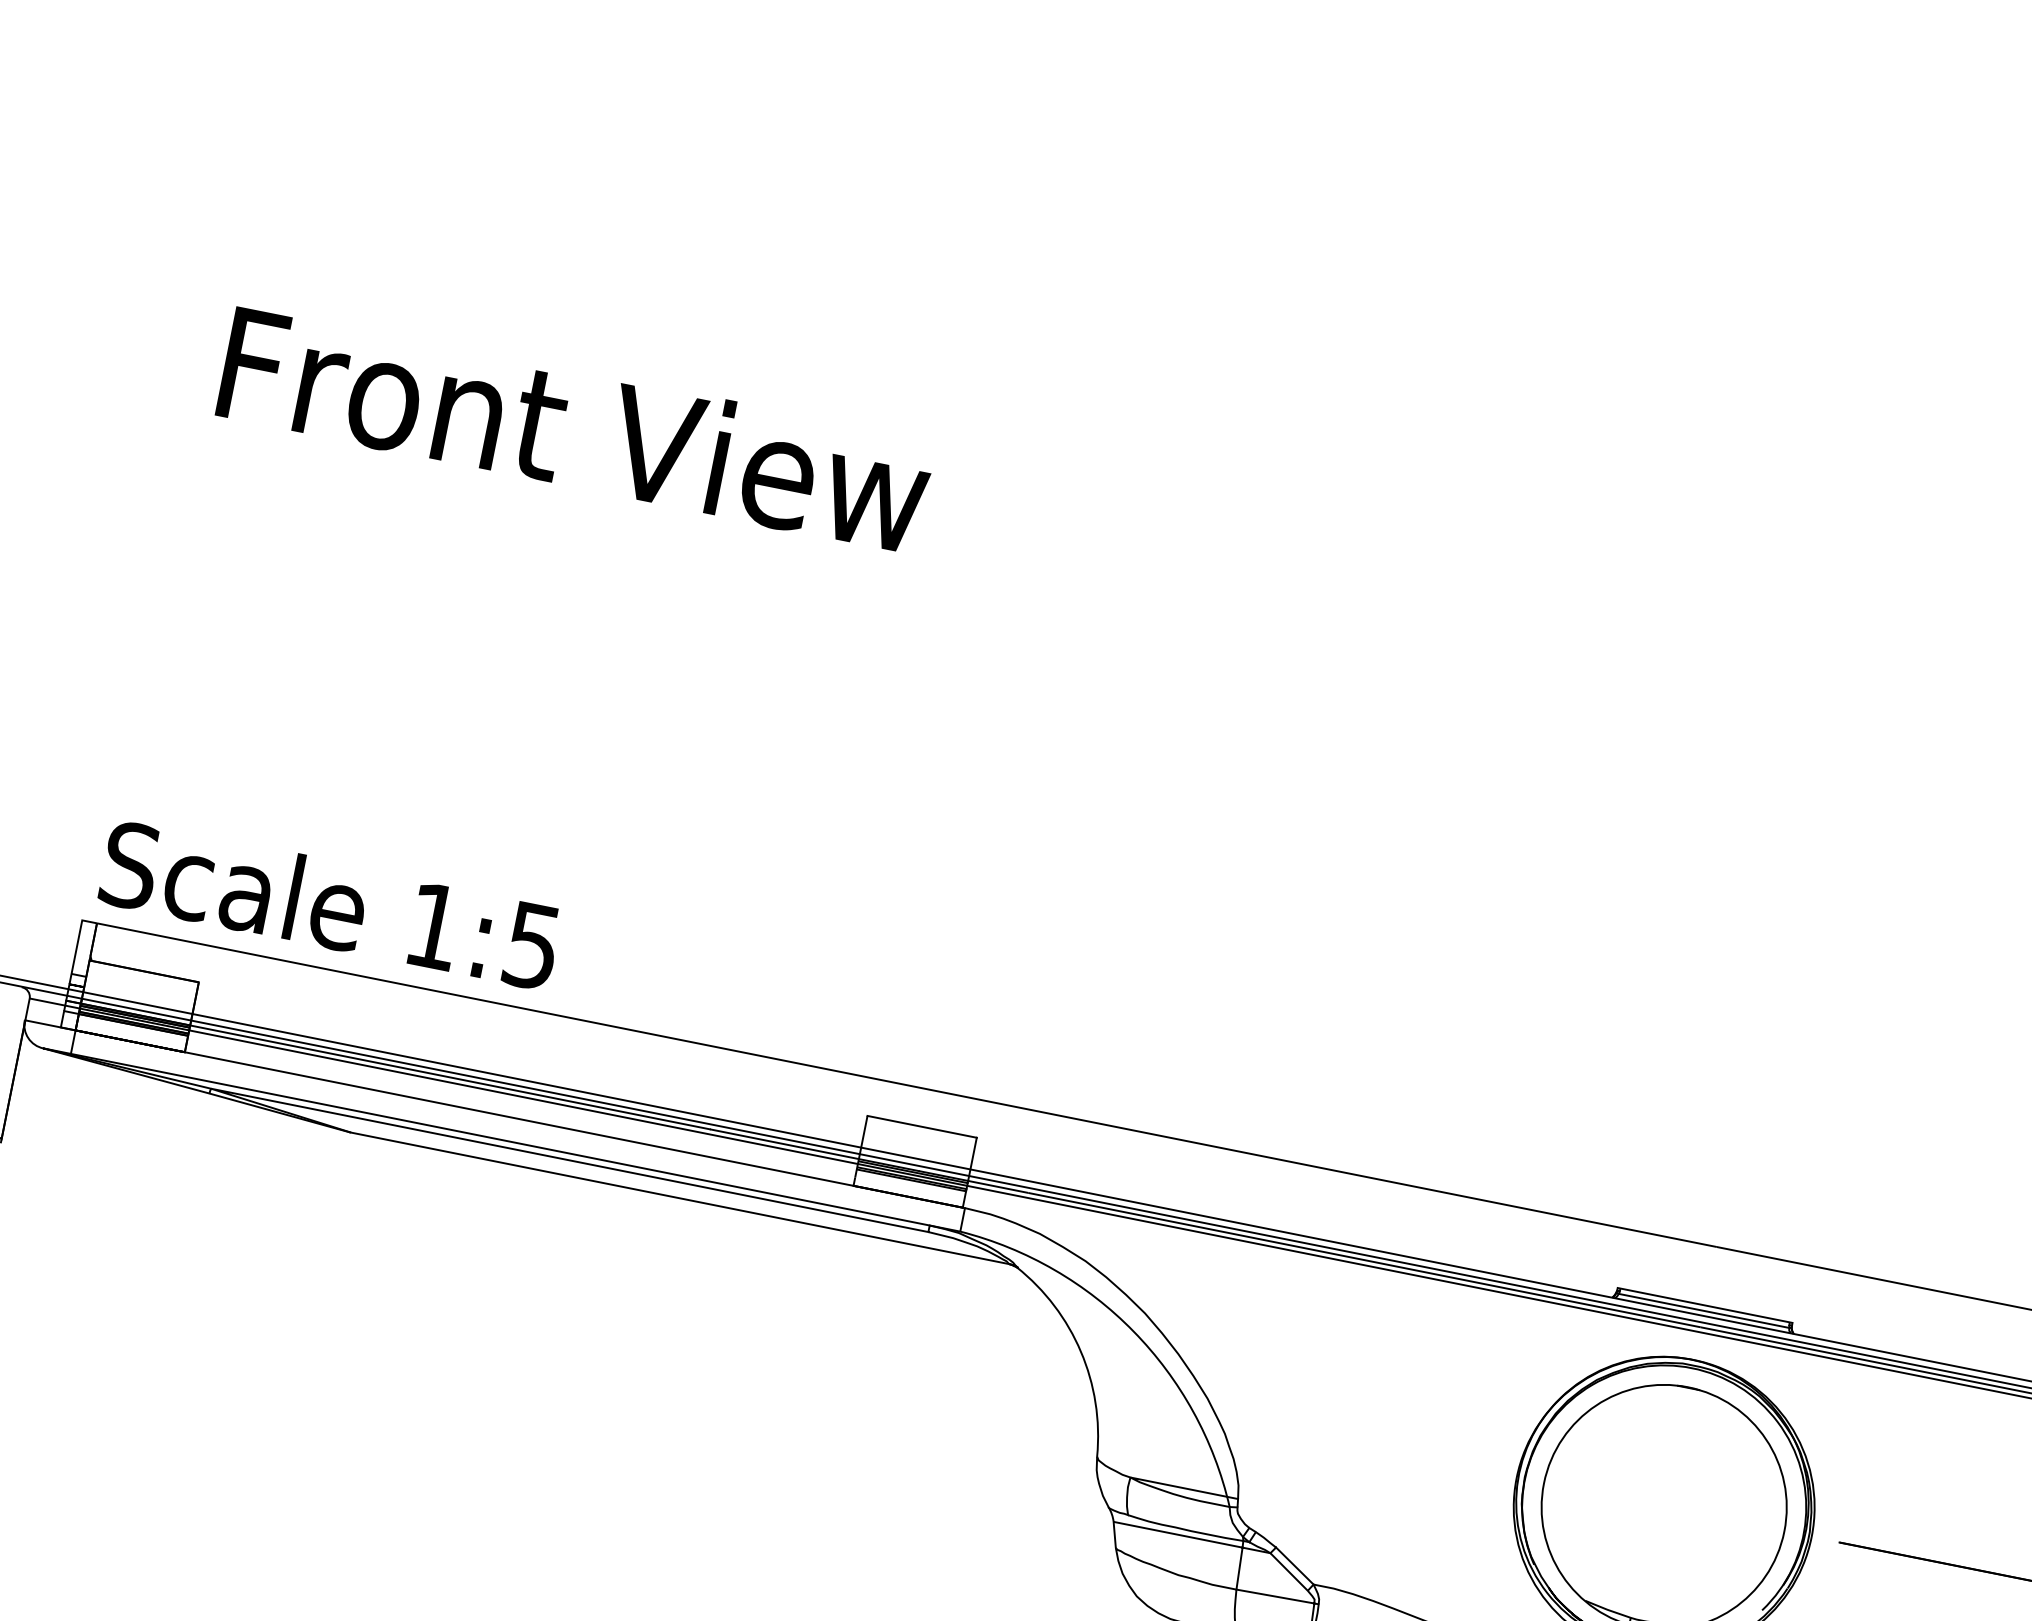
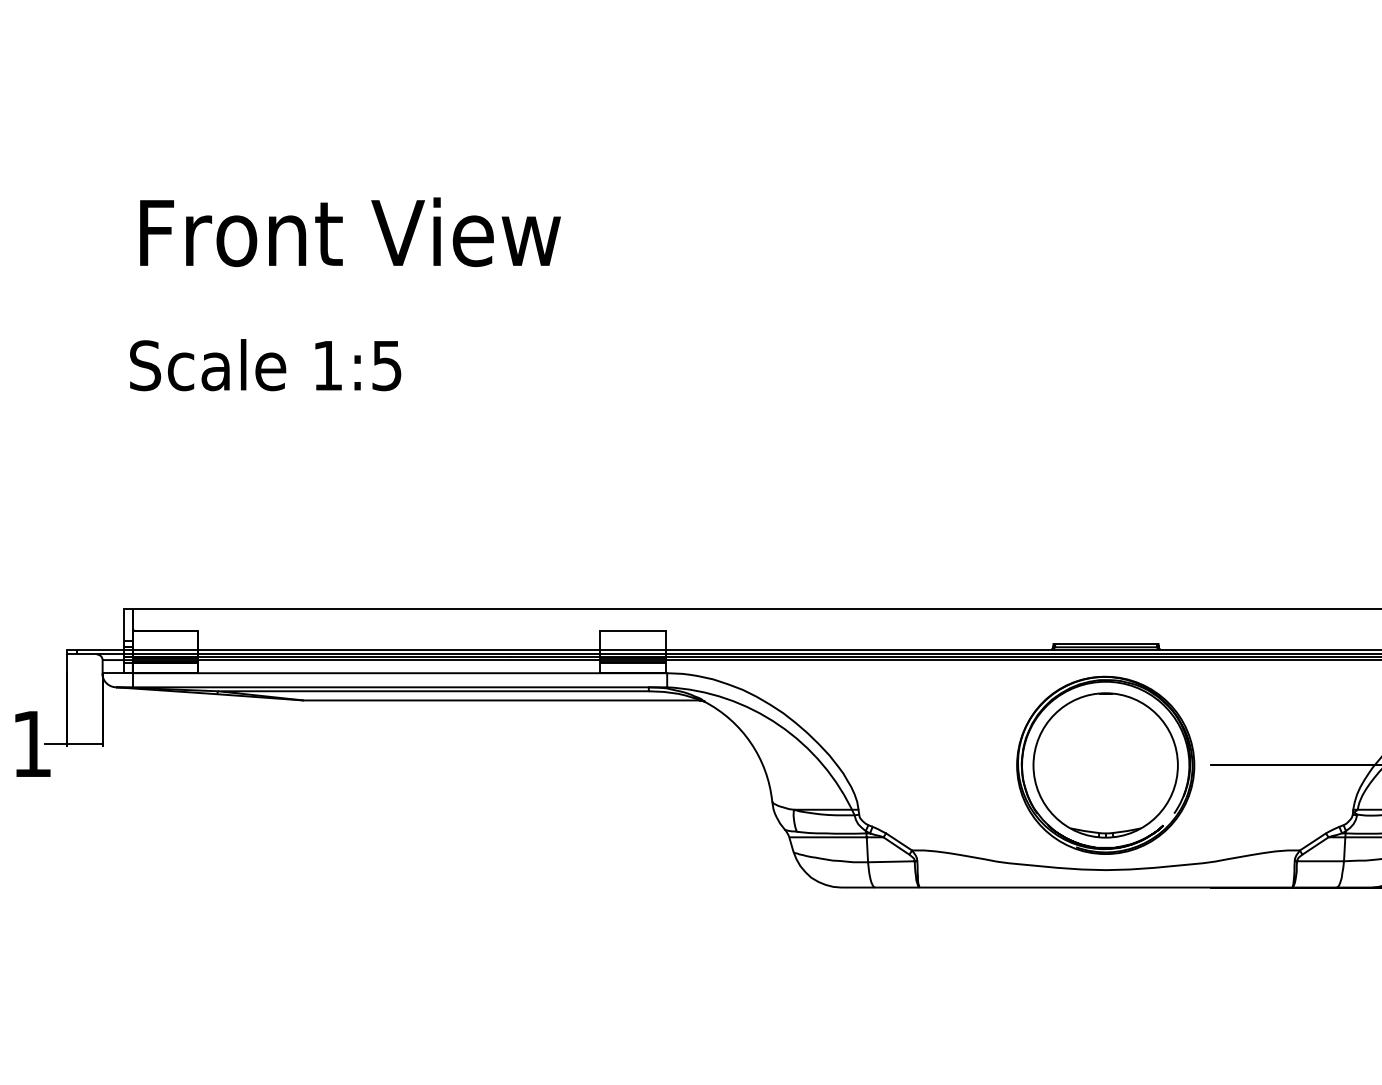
text: (576, 428) -> (350, 231), moved
text: (330, 905) -> (265, 365), moved

